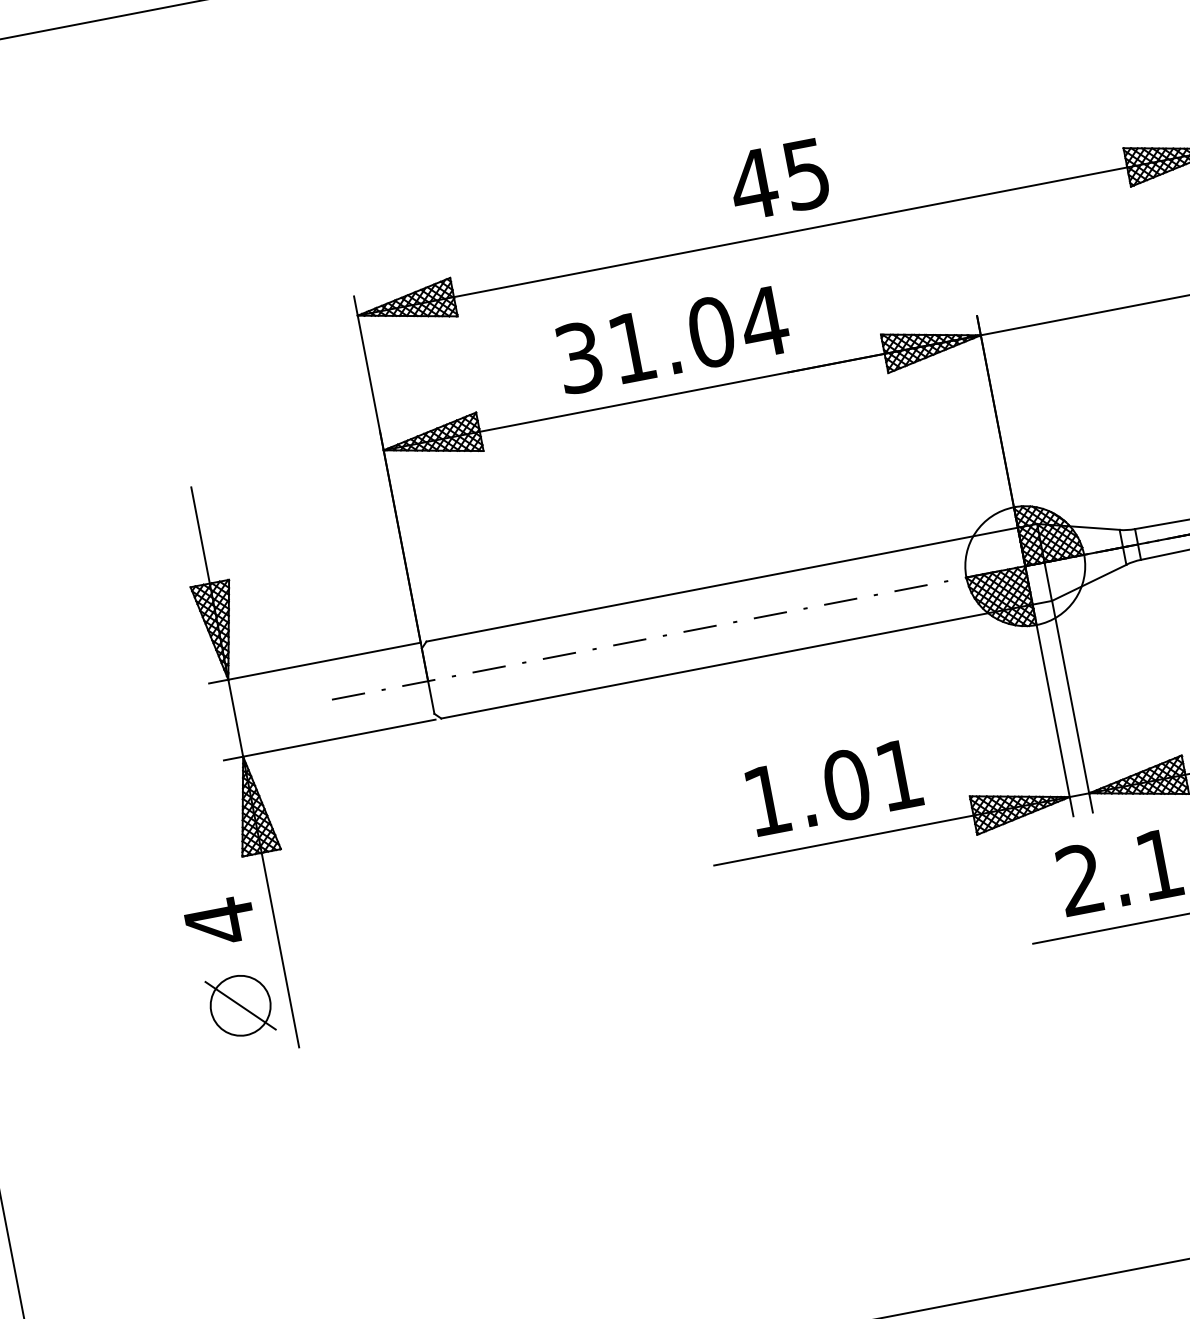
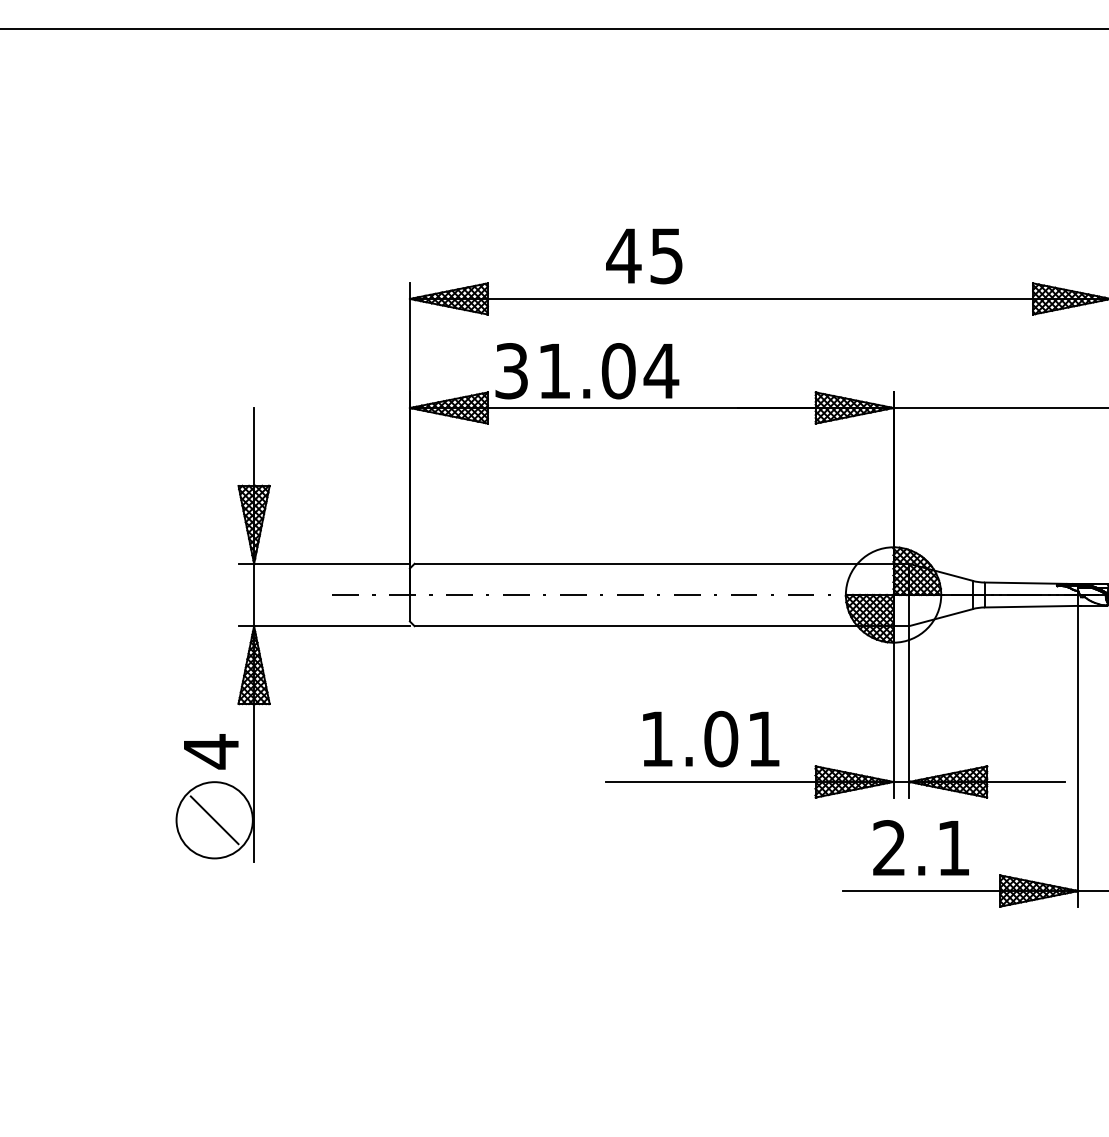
text: (779, 180) -> (644, 256), moved
text: (673, 340) -> (587, 371), moved
circle: (240, 1006) -> (214, 820), size x1.6

